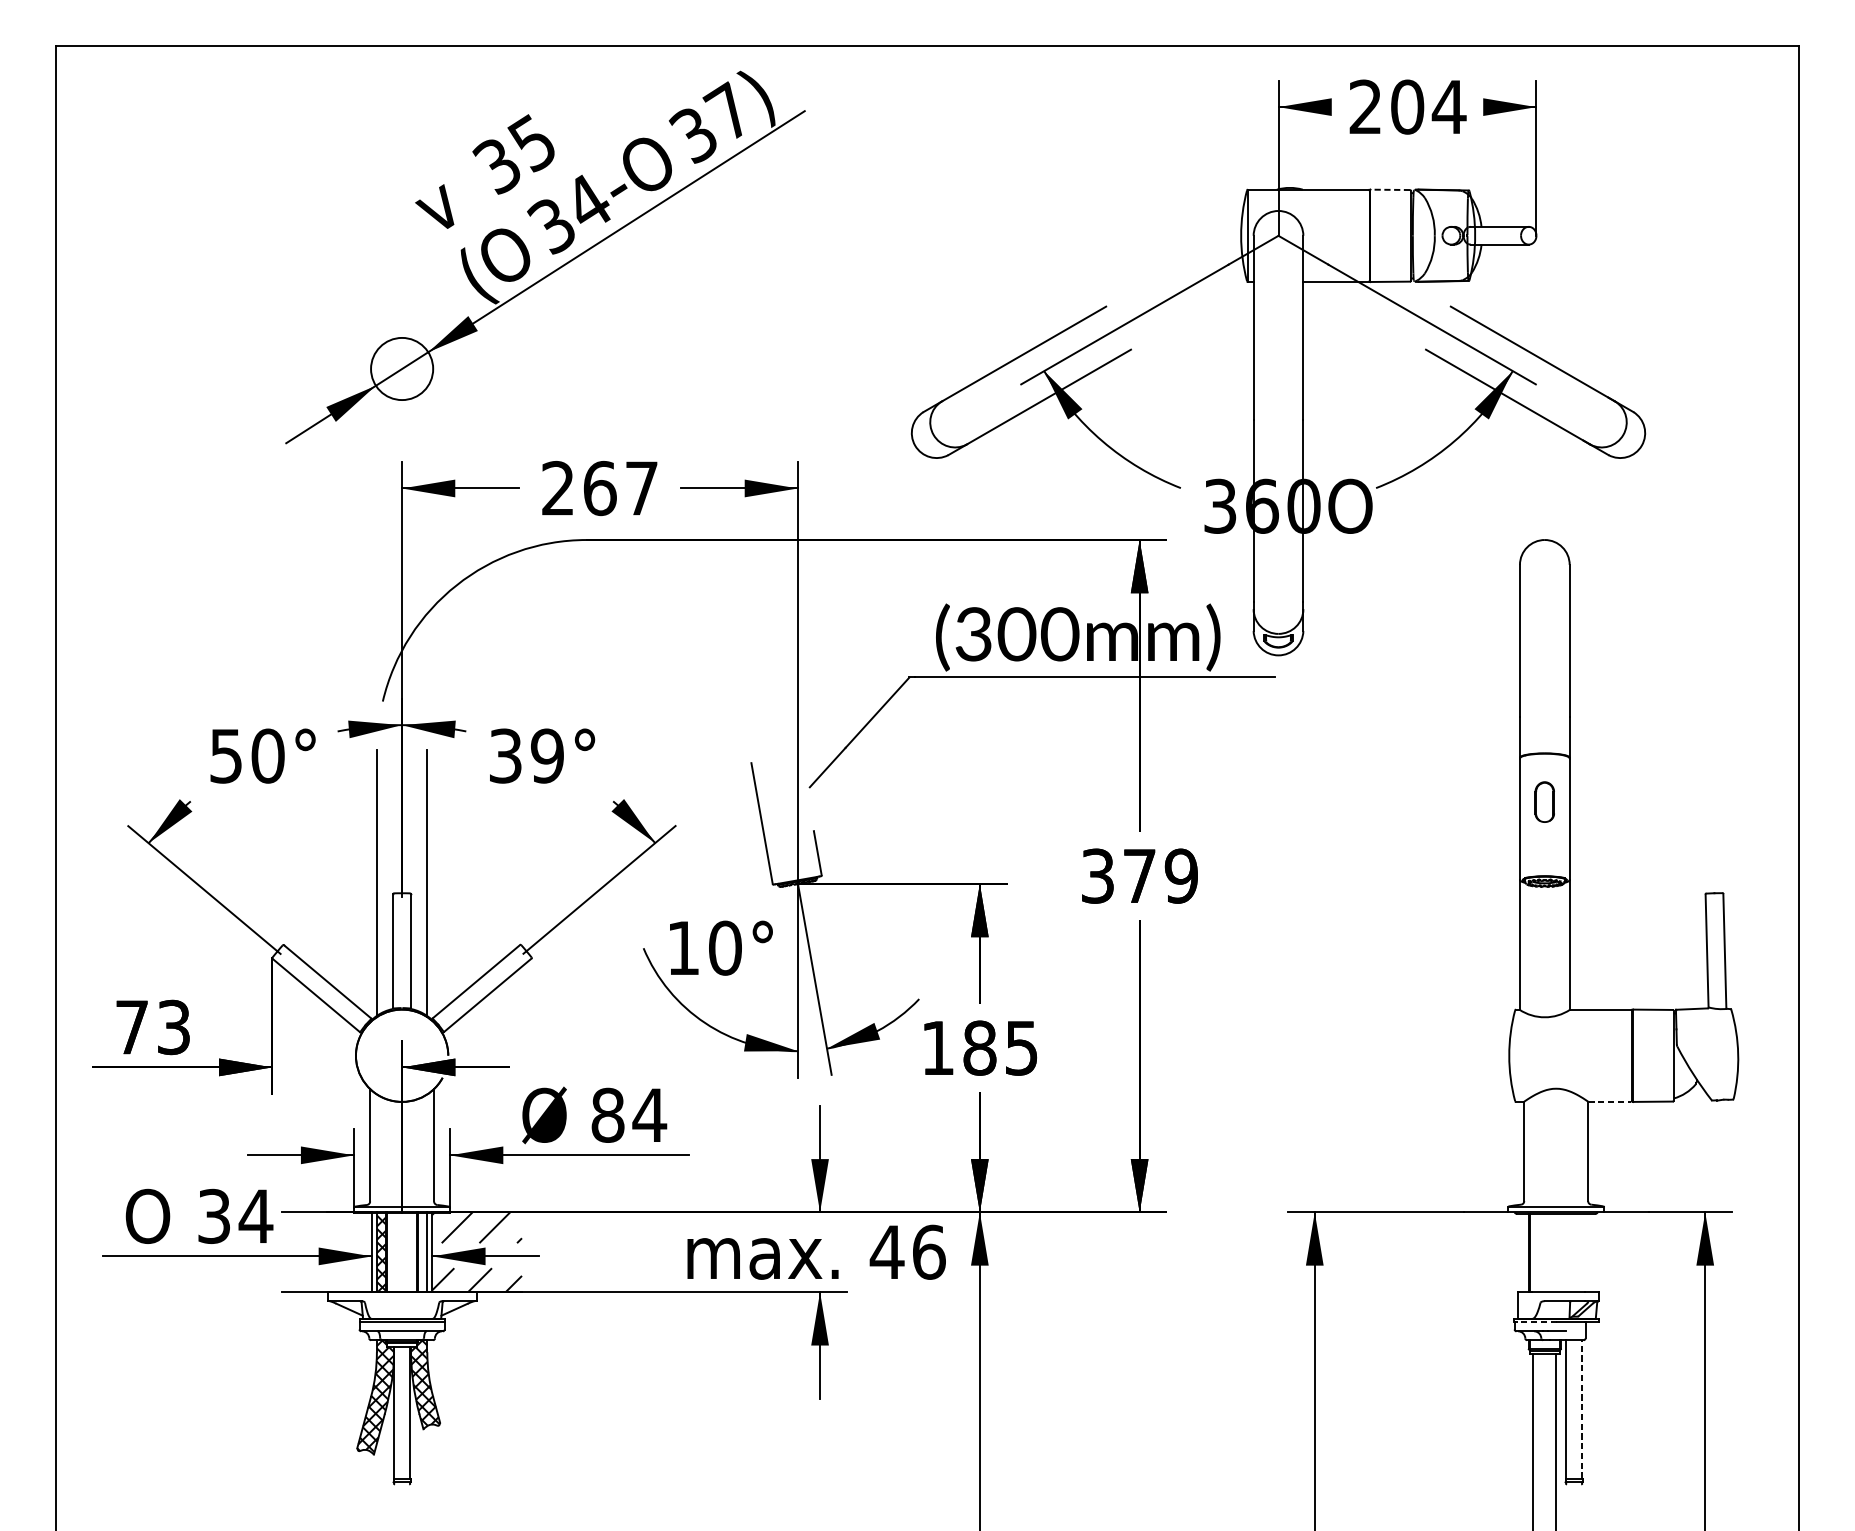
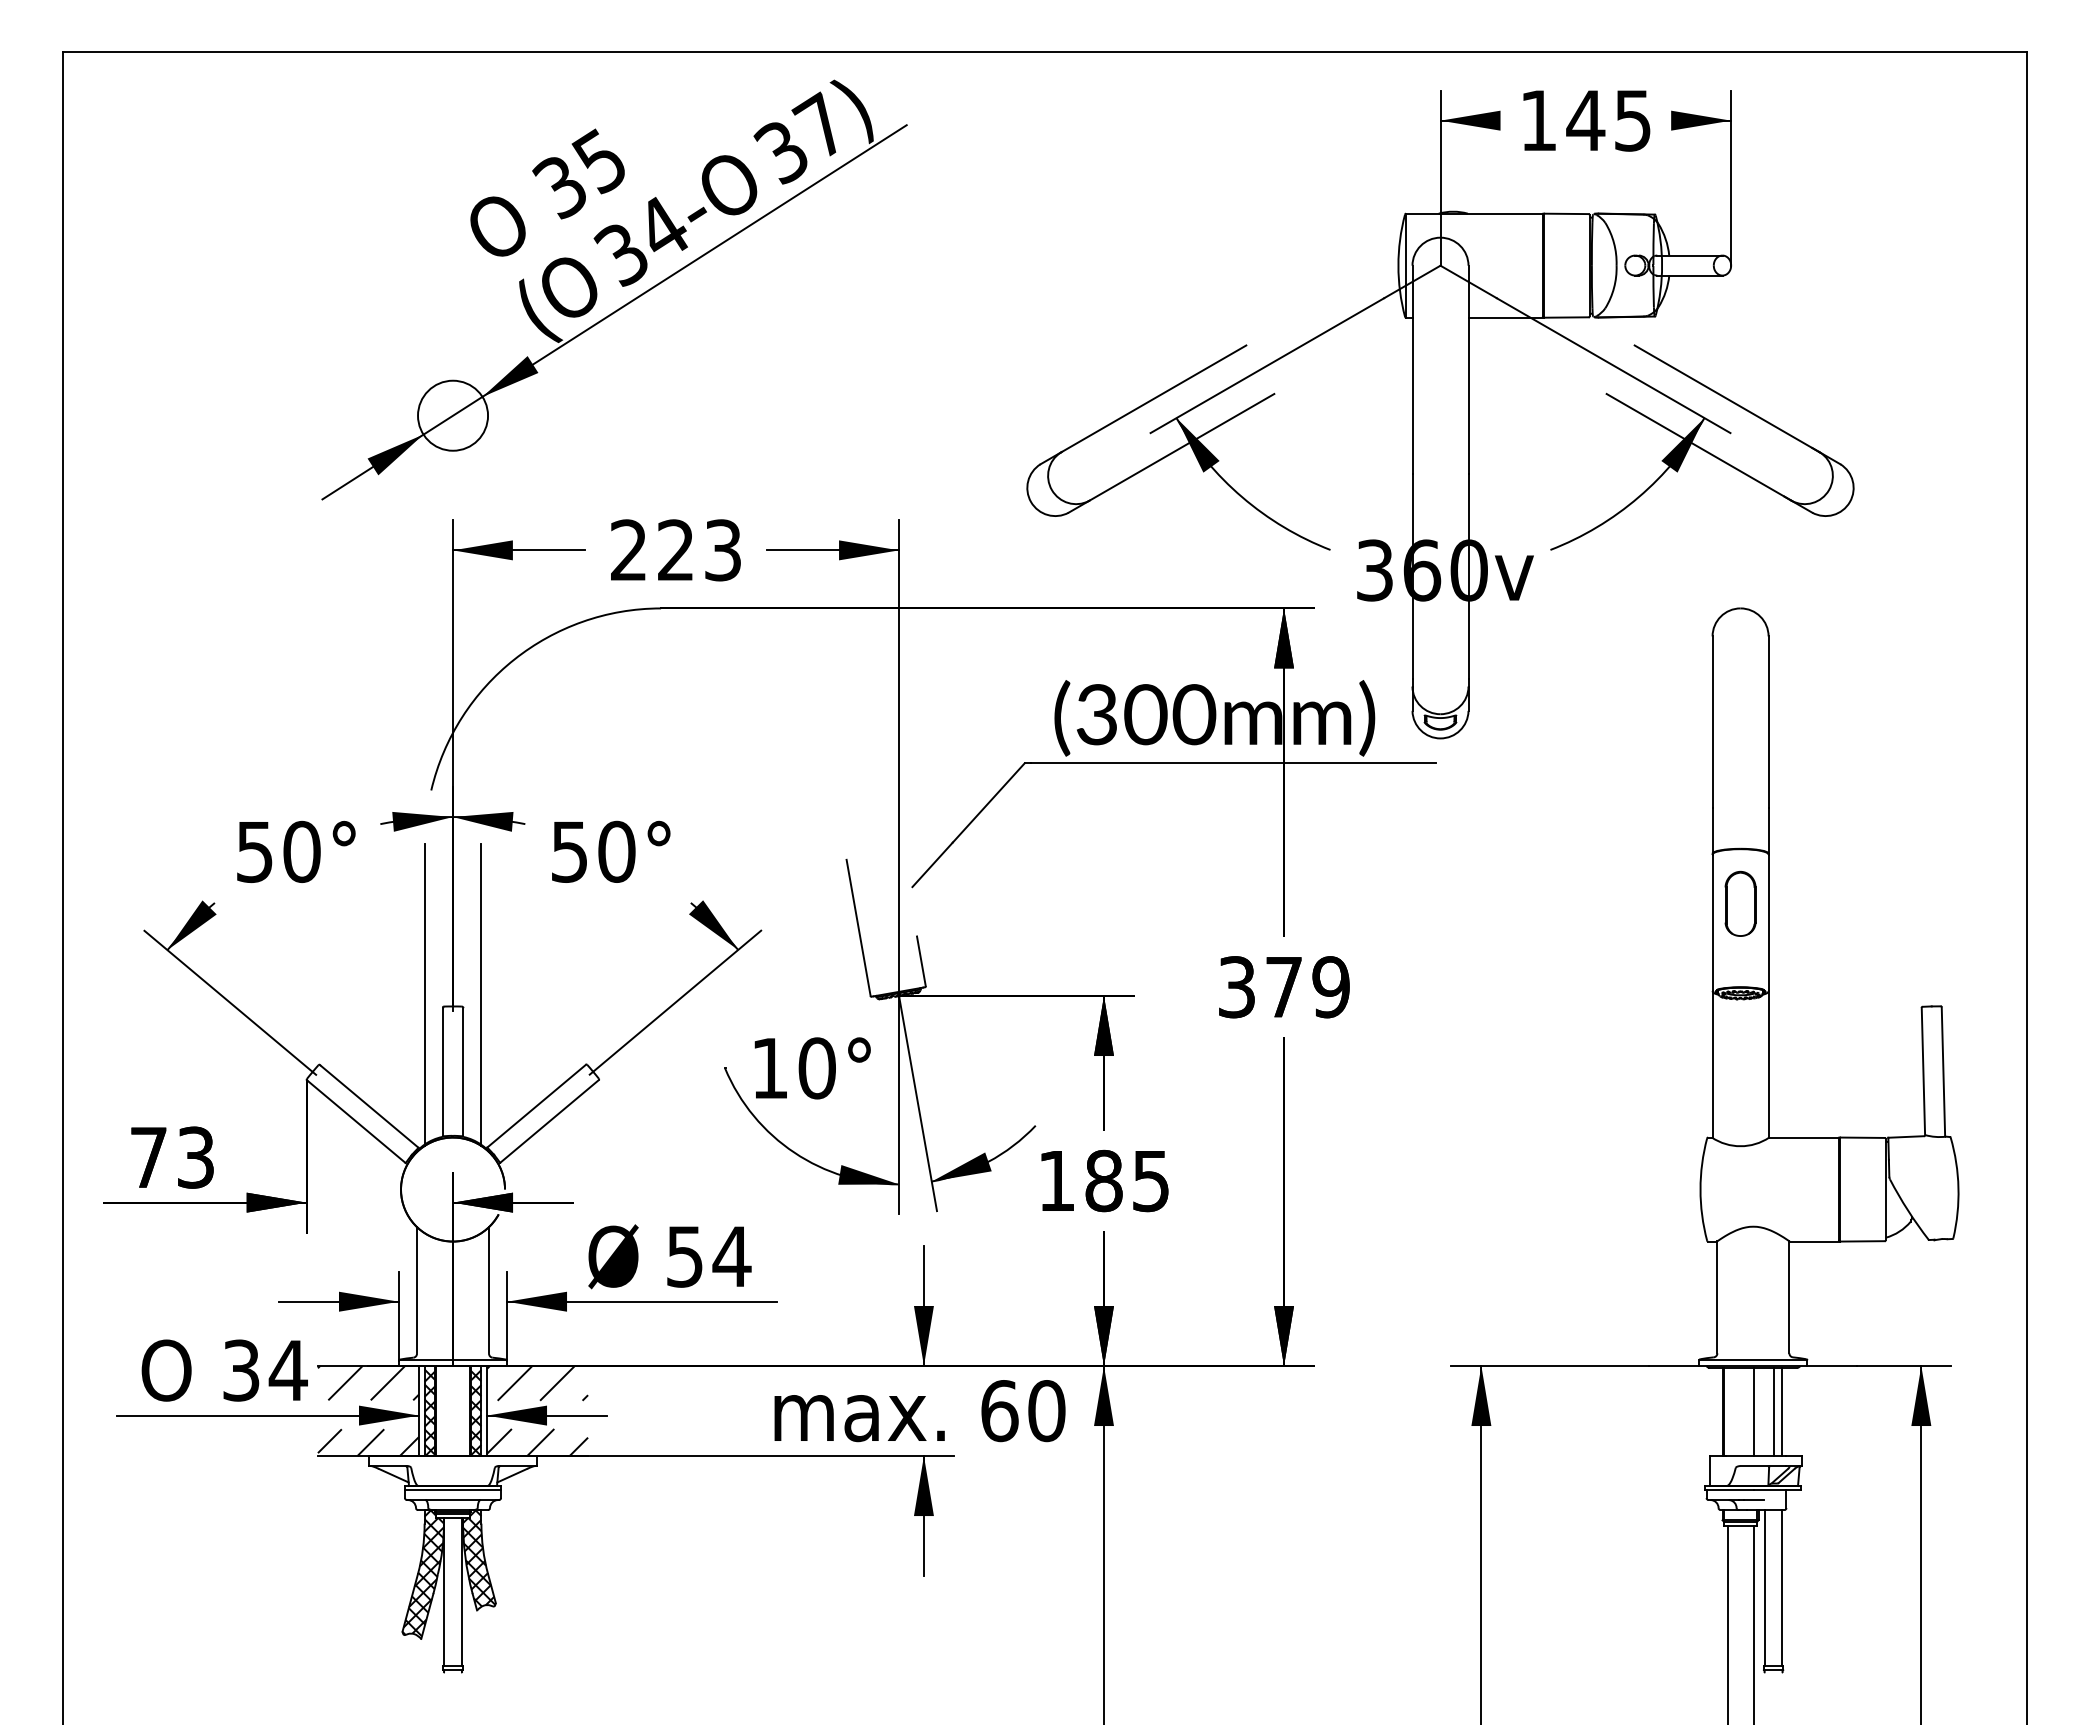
text: (1408, 106) -> (1586, 120), 204 -> 145
line: (1389, 189) -> (1565, 213), dashed -> solid
text: (440, 201) -> (496, 226), v -> O
text: (619, 488) -> (698, 550), 267 -> 223
text: (1349, 506) -> (1520, 570), O -> v
text: (526, 755) -> (593, 851), 39° -> 50°
part: (1544, 801) -> (1740, 903), size x1.43
line: (1610, 1101) -> (1814, 1241), dashed -> solid
text: (607, 1115) -> (684, 1256), 84 -> 54
hatch: (327, 1227) -> (368, 1383), added
hatch: (422, 1252) -> (476, 1411), added
text: (907, 1252) -> (1022, 1411), 46 -> 60
line: (1556, 1252) -> (1753, 1411), added
line: (1574, 1252) -> (1773, 1411), added
line: (1582, 1252) -> (1782, 1411), added
hatch: (327, 1280) -> (368, 1442), added
line: (1534, 1322) -> (1729, 1490), dashed -> solid
line: (1582, 1408) -> (1782, 1587), dashed -> solid

